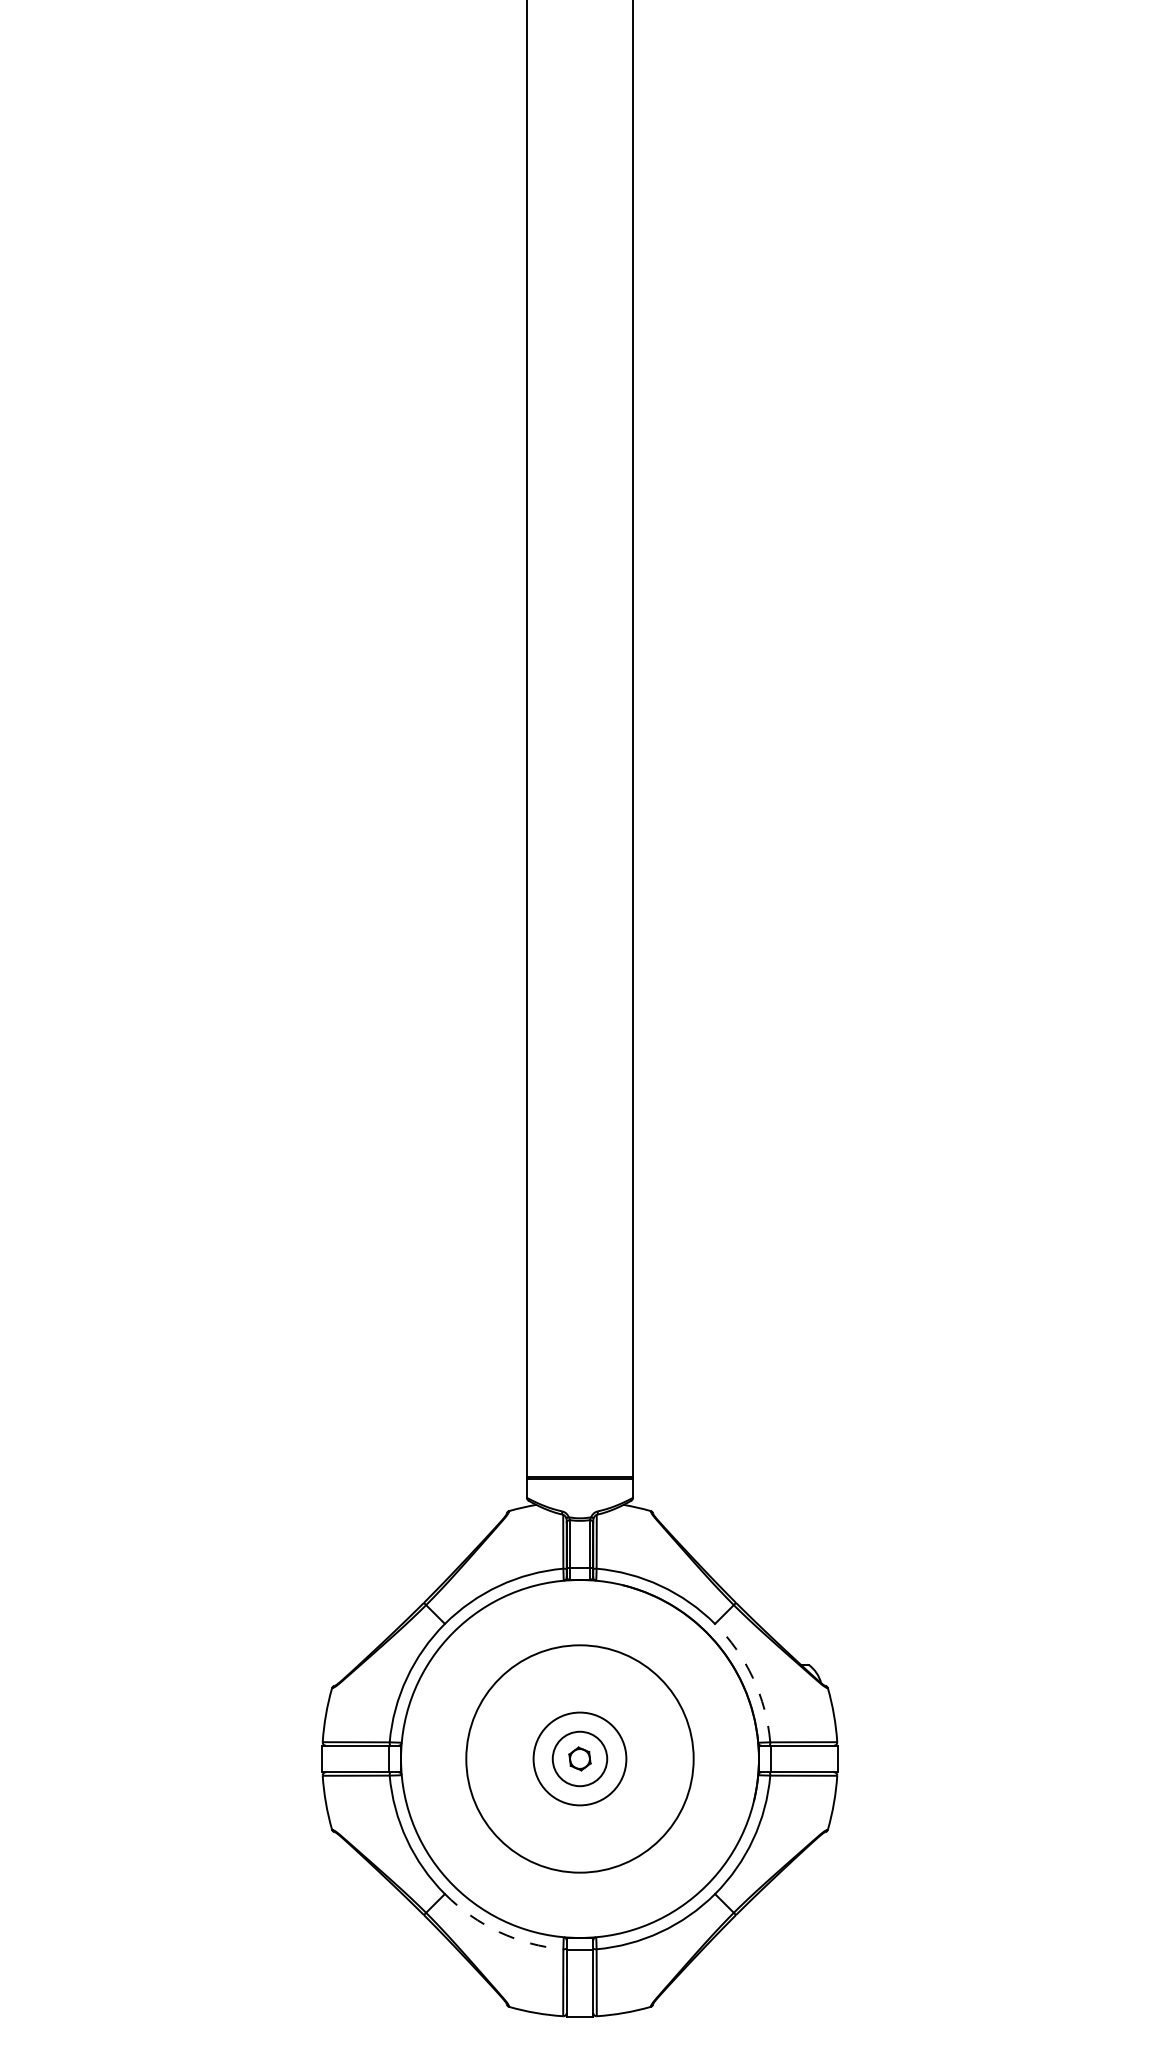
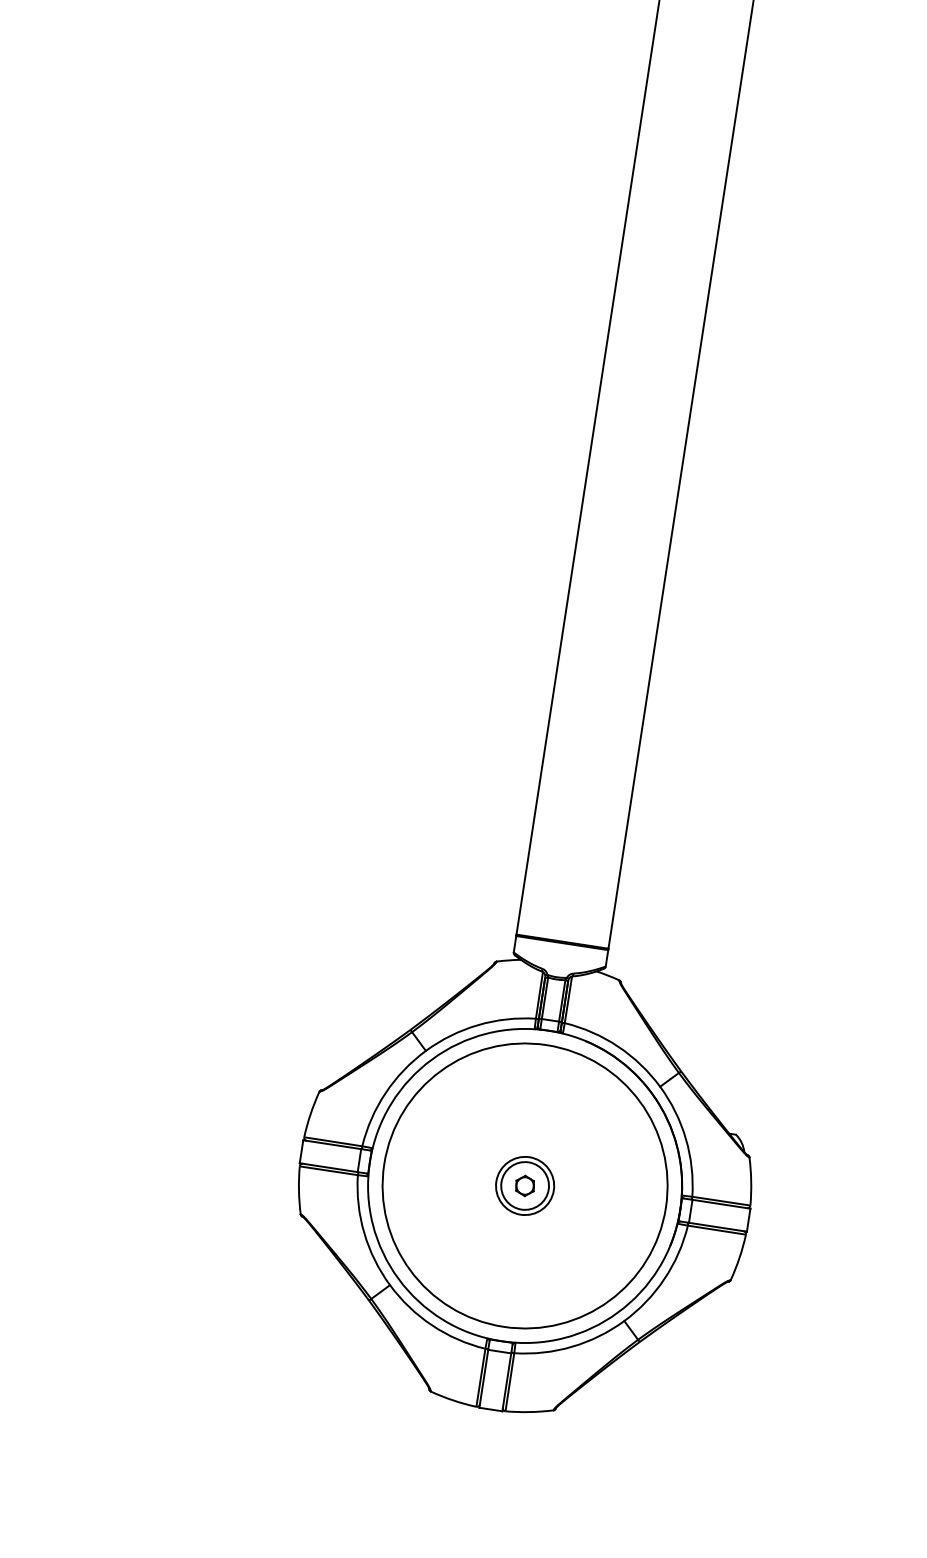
arc: (753, 1678) -> (686, 1139), dashed -> solid
circle: (579, 1758) -> (524, 1185), size x0.71
circle: (579, 1758) -> (524, 1185), size x1.43
arc: (499, 1932) -> (432, 1325), dashed -> solid

